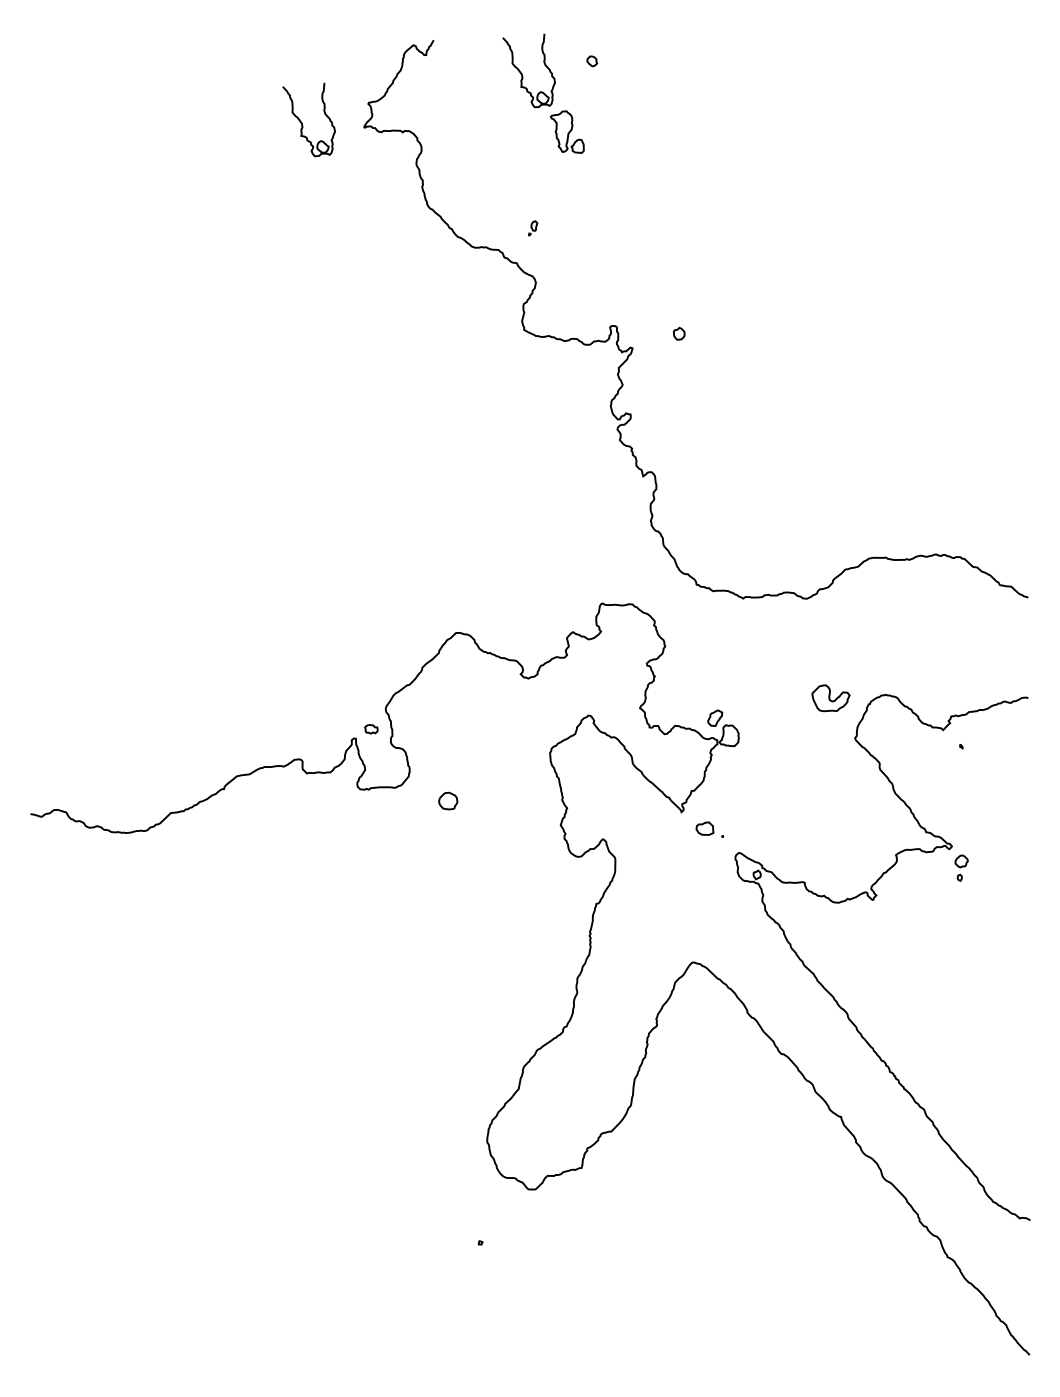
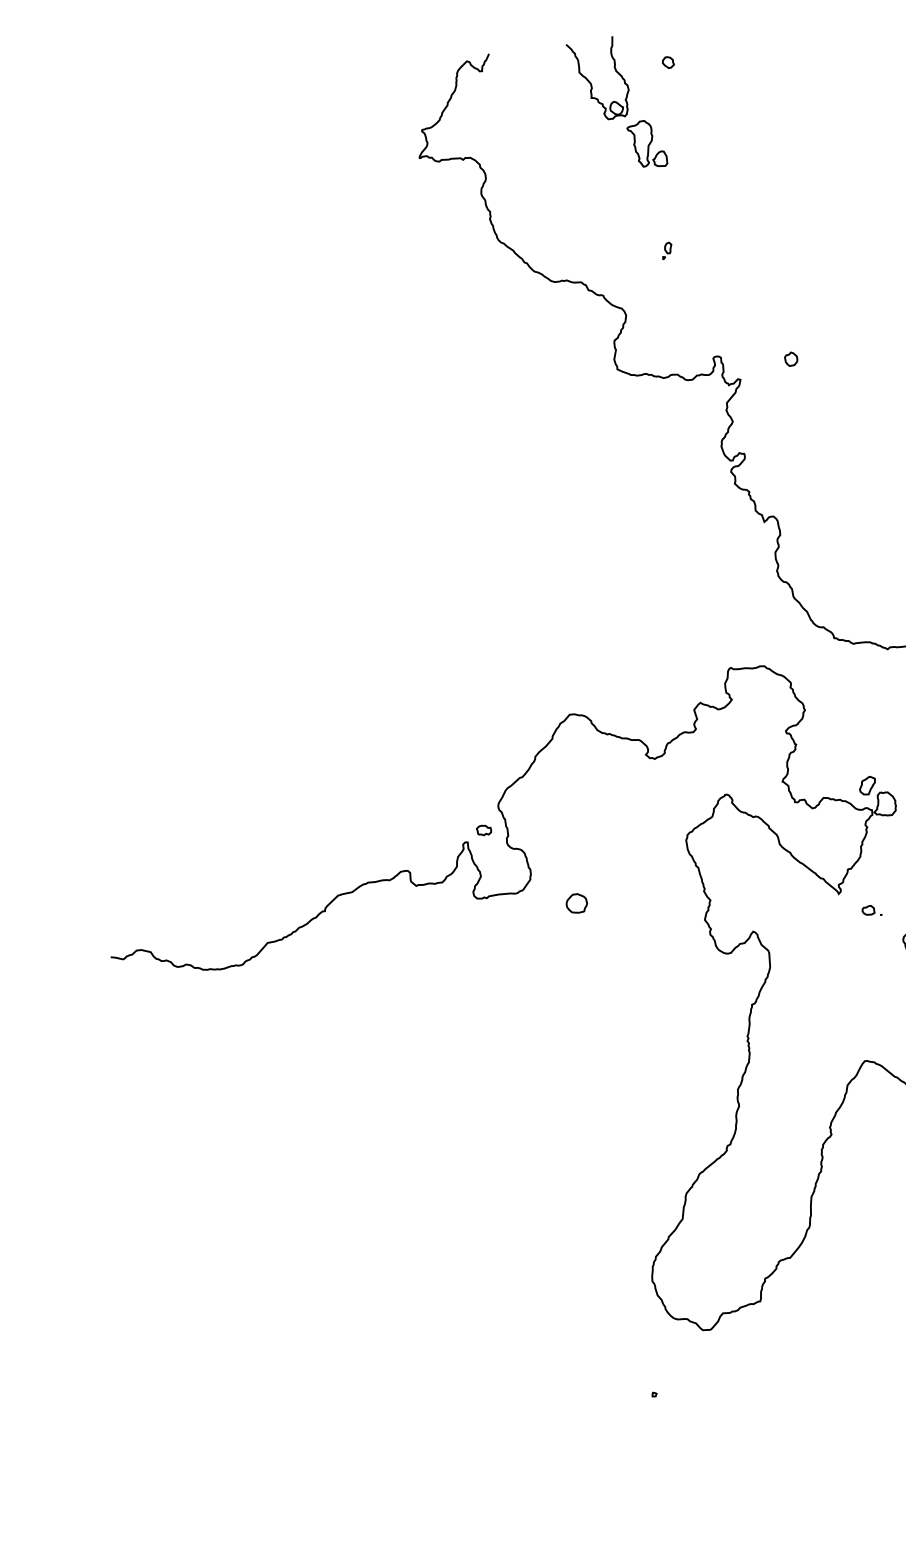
part: (302, 122) -> (350, 158), removed
part: (533, 228) -> (667, 250), moved
part: (709, 829) -> (871, 910), size x0.62

